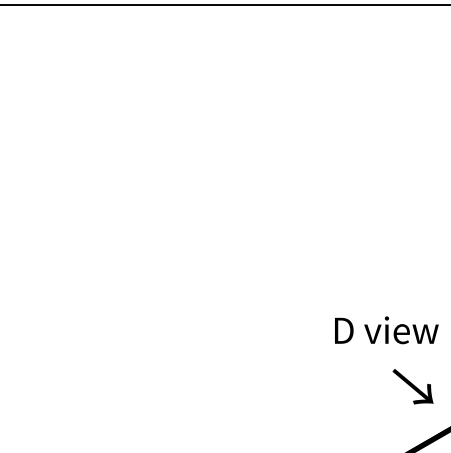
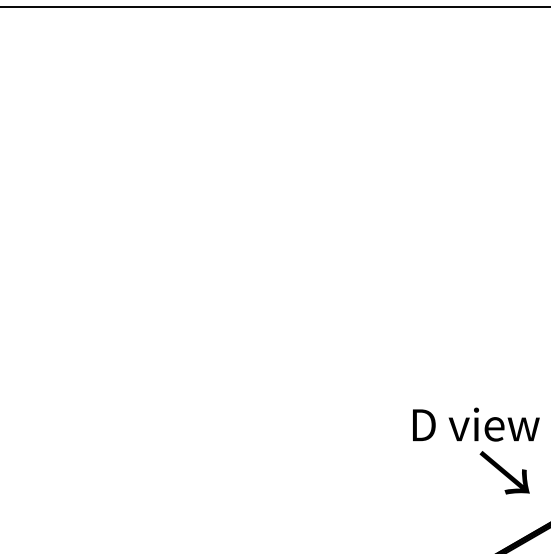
text: (386, 330) -> (475, 424), moved

